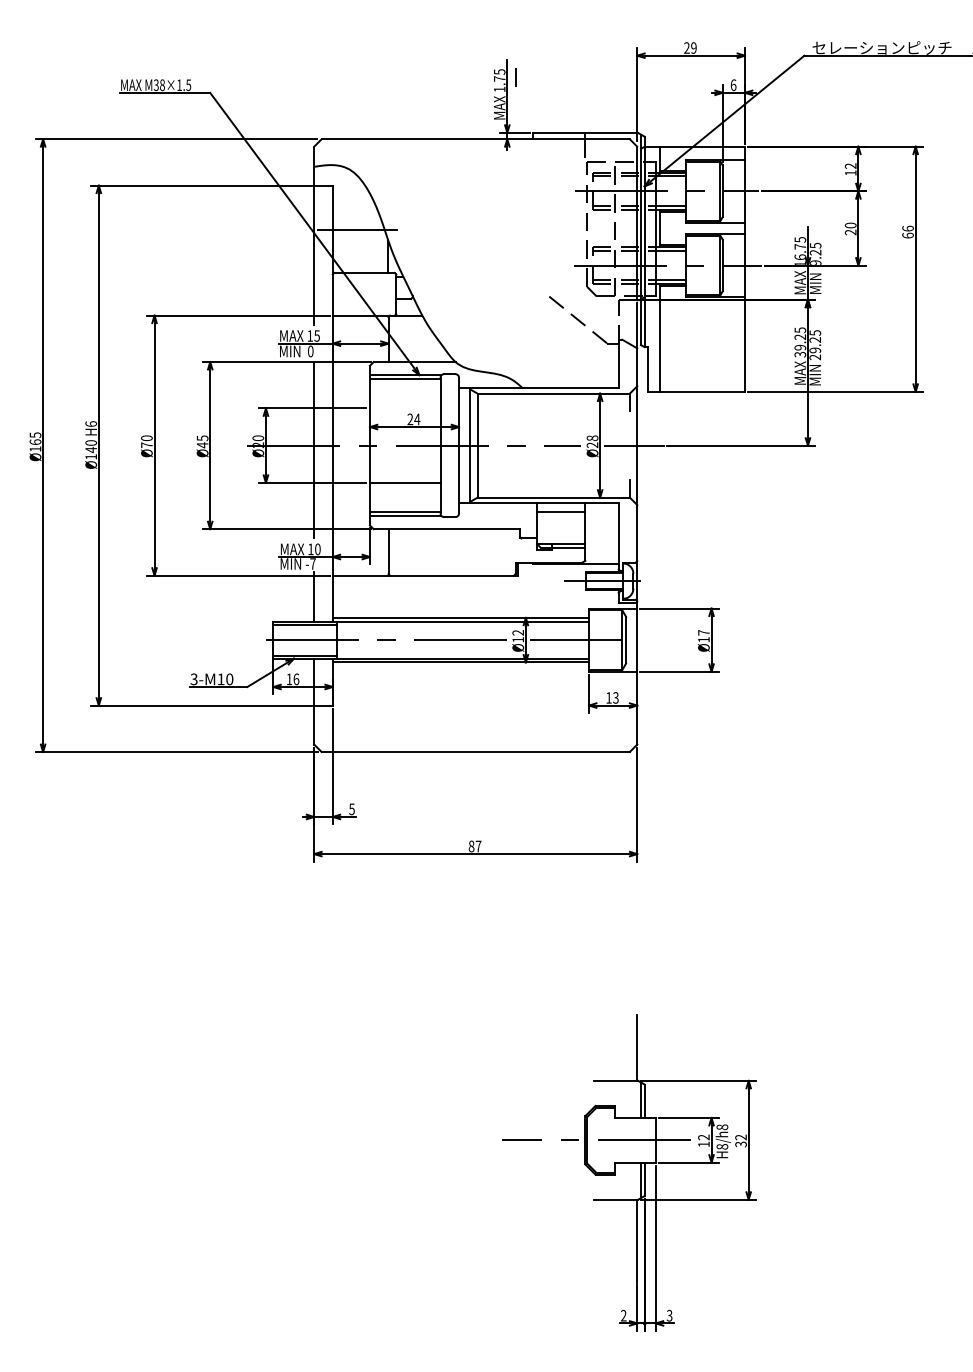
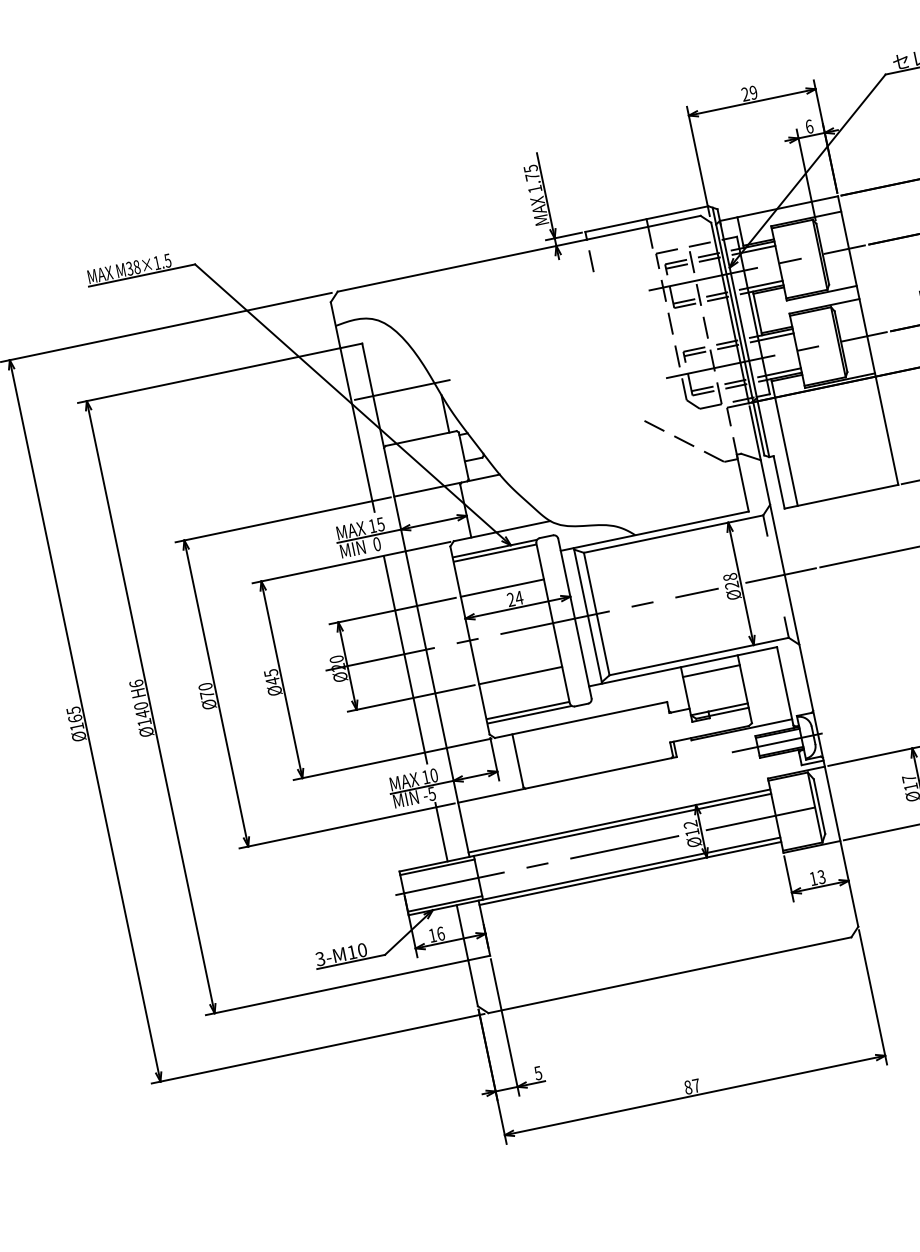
line: (515, 77) -> (590, 261), moved
line: (404, 408) -> (501, 588), added
text: (312, 563) -> (431, 793), -7 -> -5

